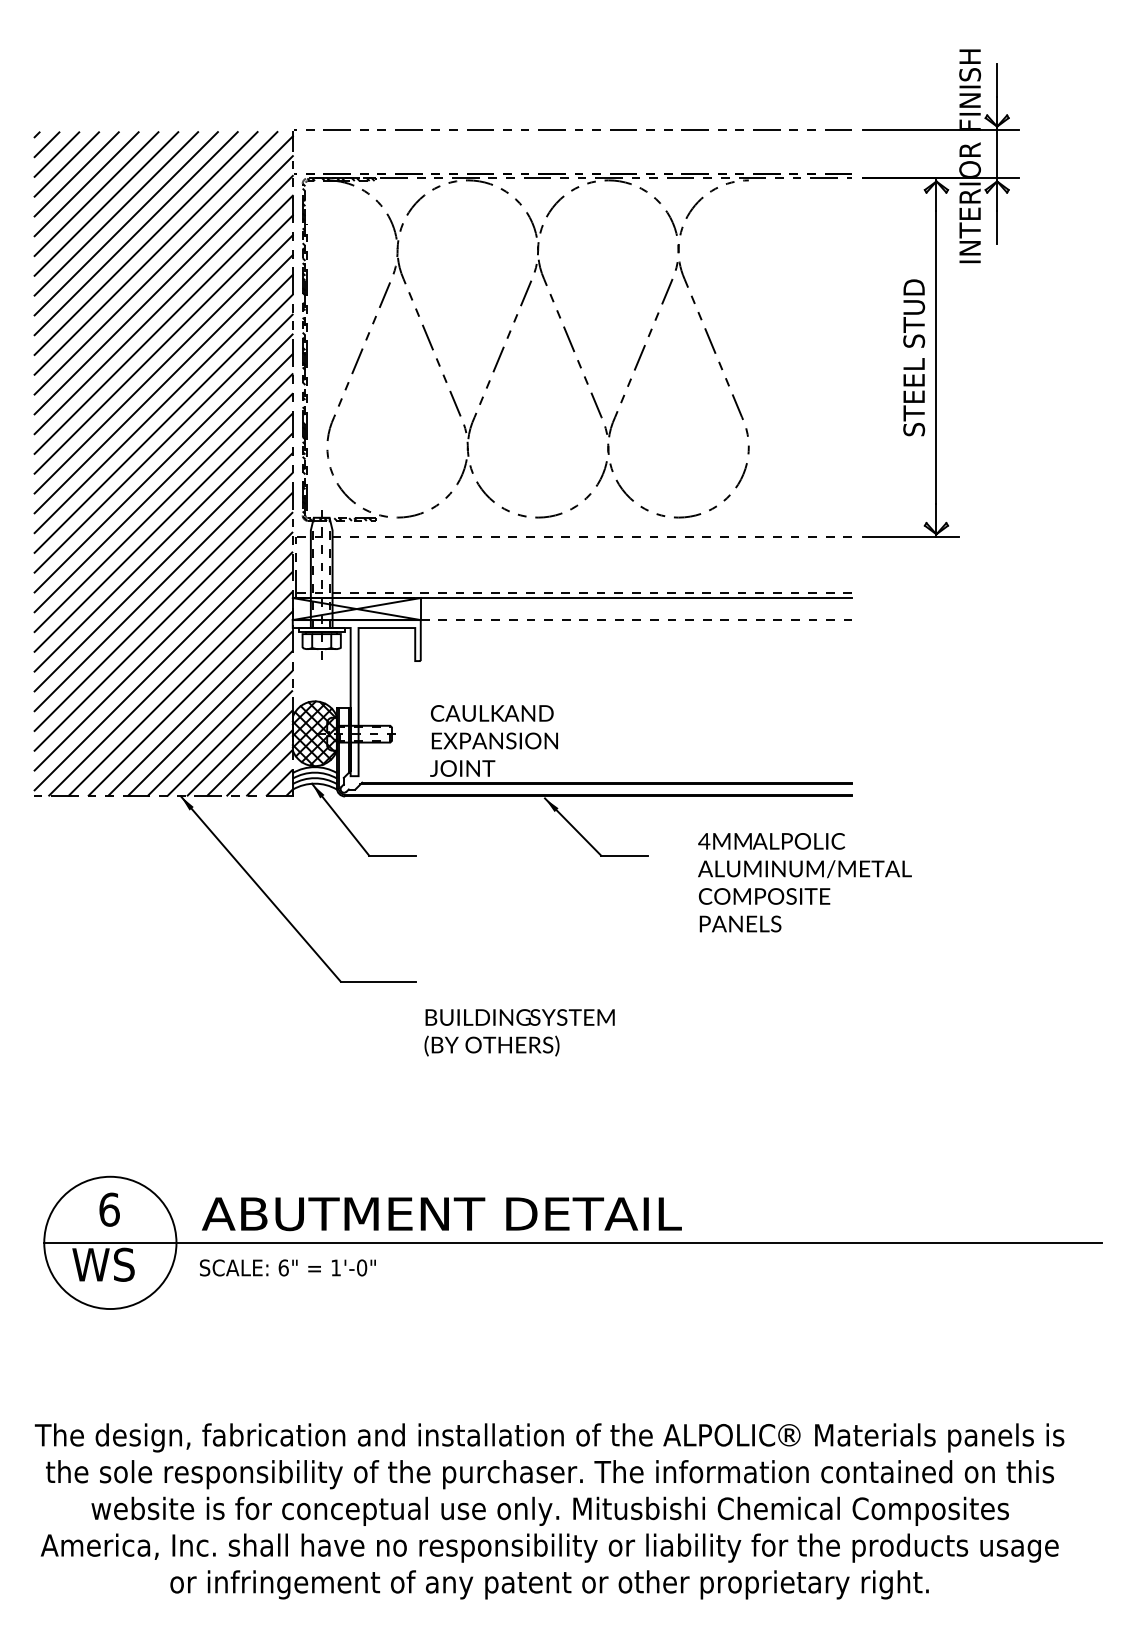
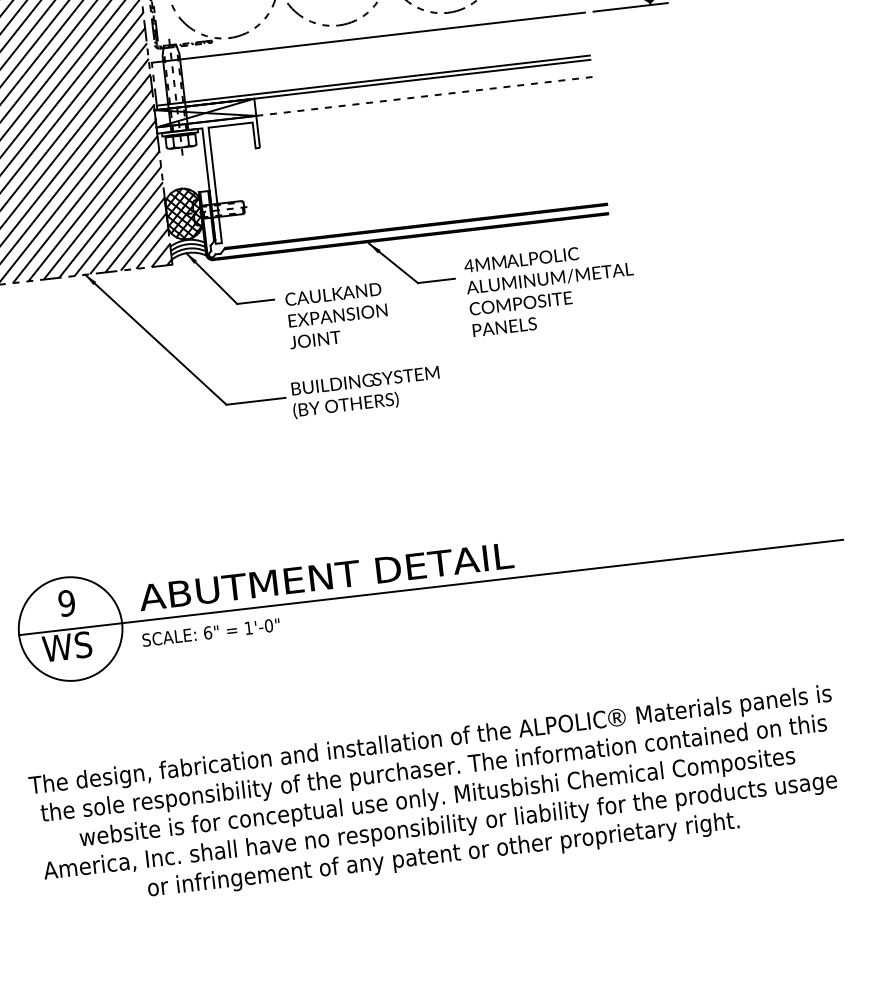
line: (574, 537) -> (368, 37), dashed -> solid
line: (574, 592) -> (373, 80), dashed -> solid
text: (493, 740) -> (336, 315), moved
text: (804, 882) -> (550, 288), moved
text: (519, 1032) -> (366, 392), moved
text: (109, 1209) -> (66, 603), 6 -> 9

